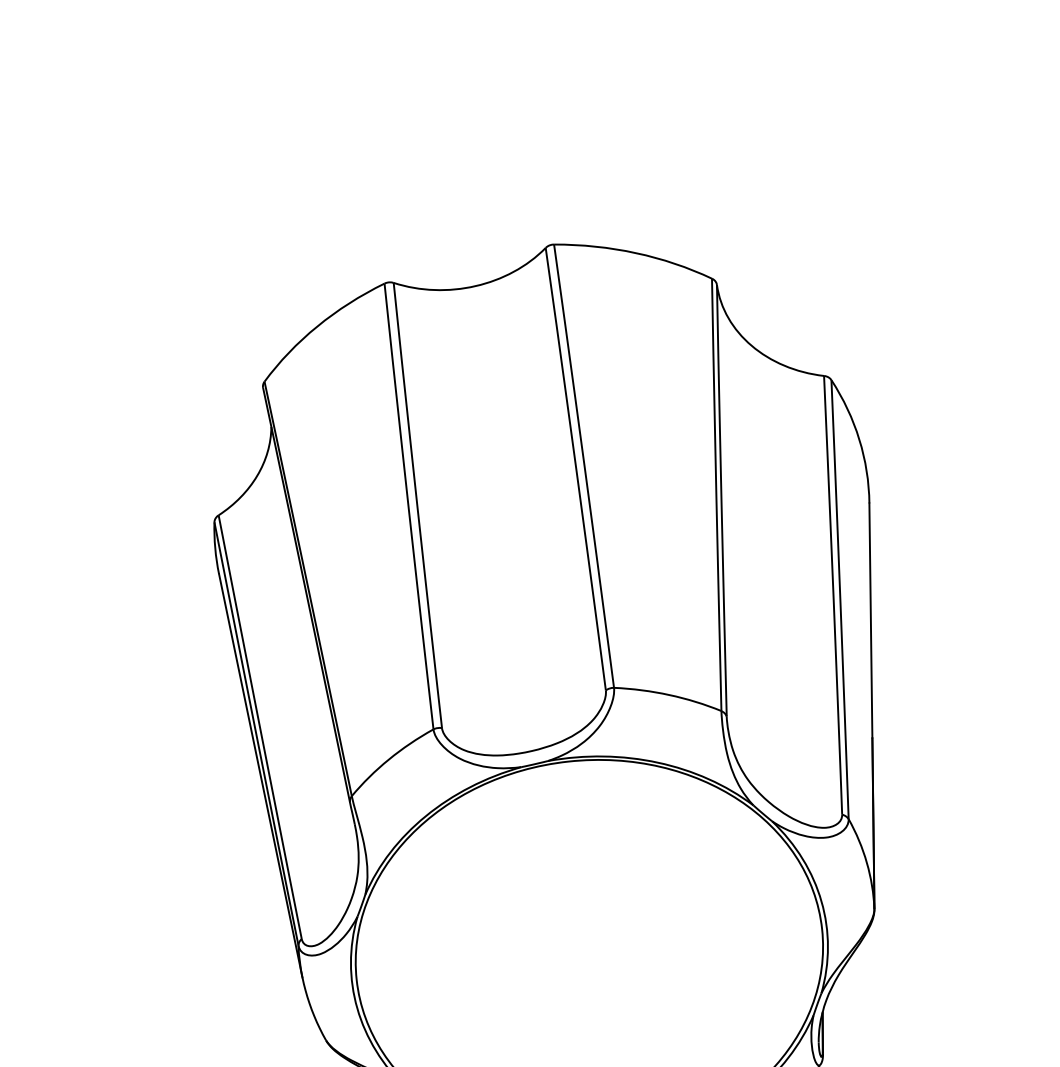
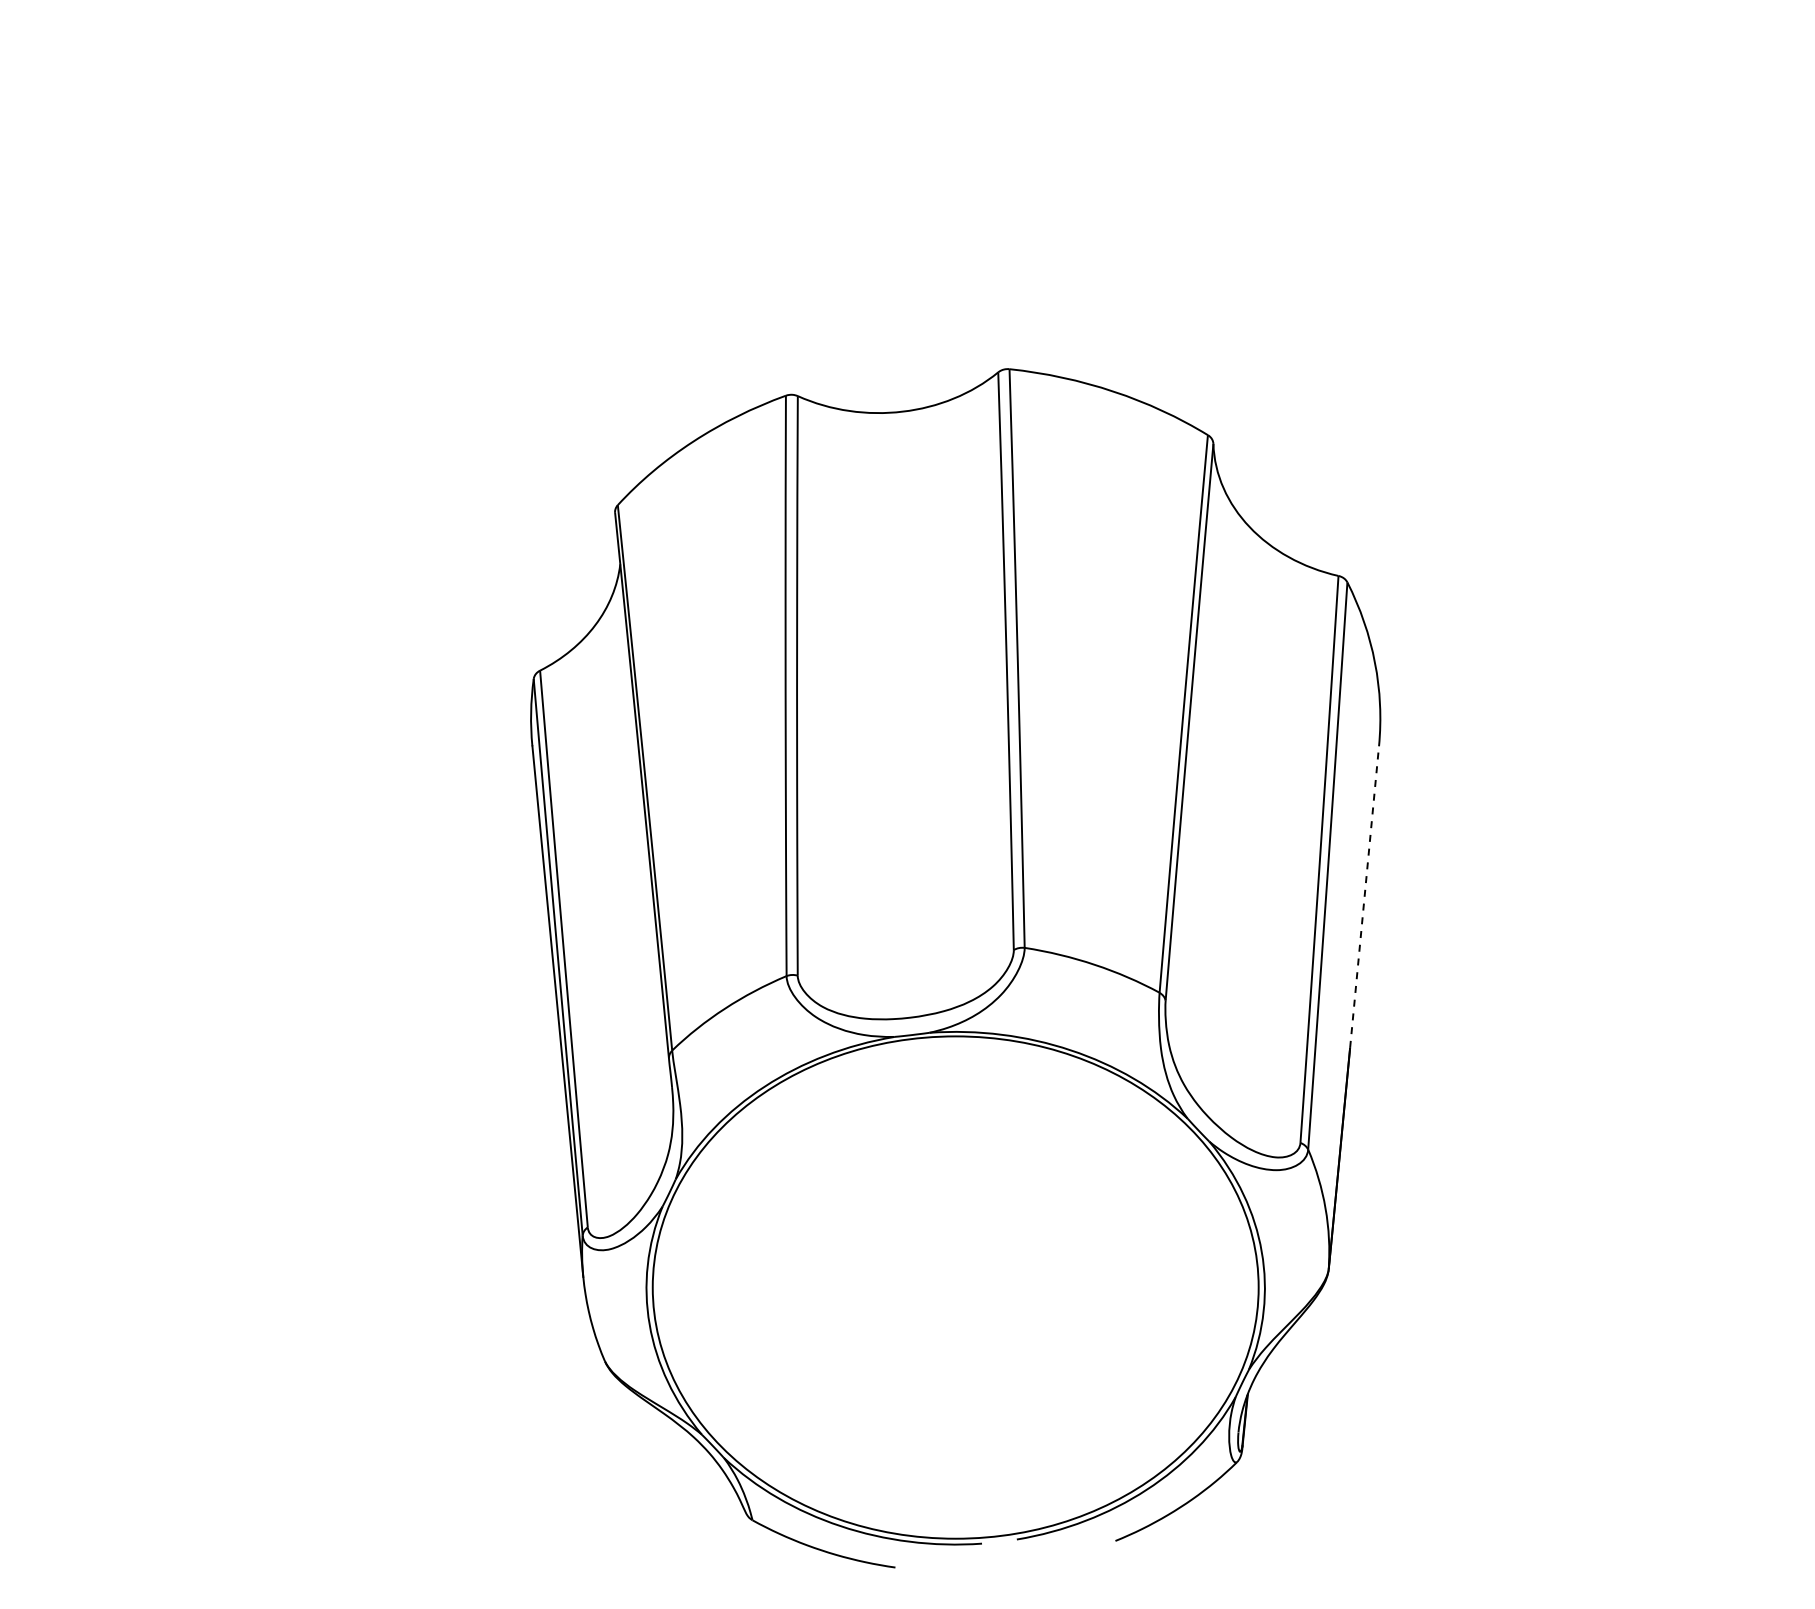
line: (870, 620) -> (1364, 896), solid -> dashed

